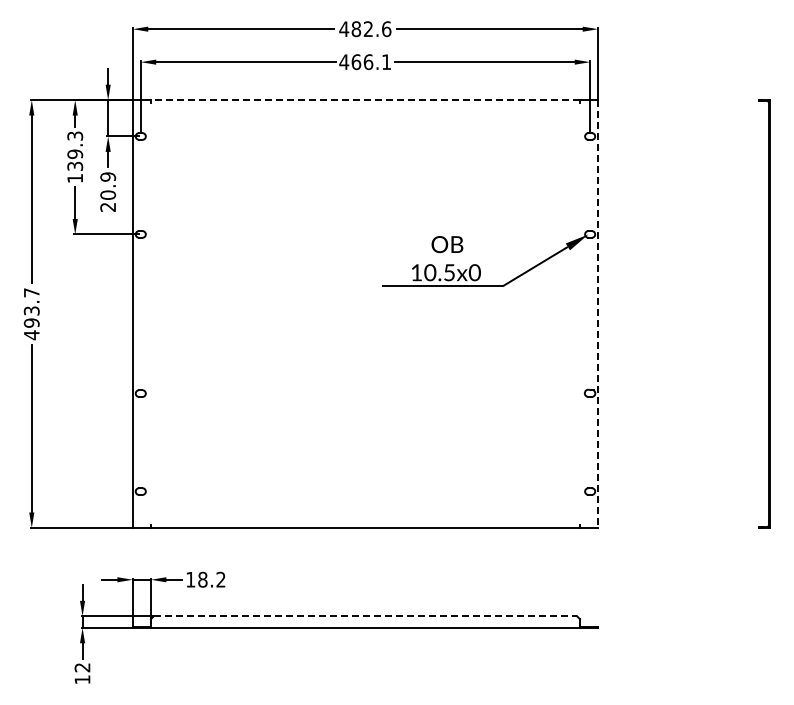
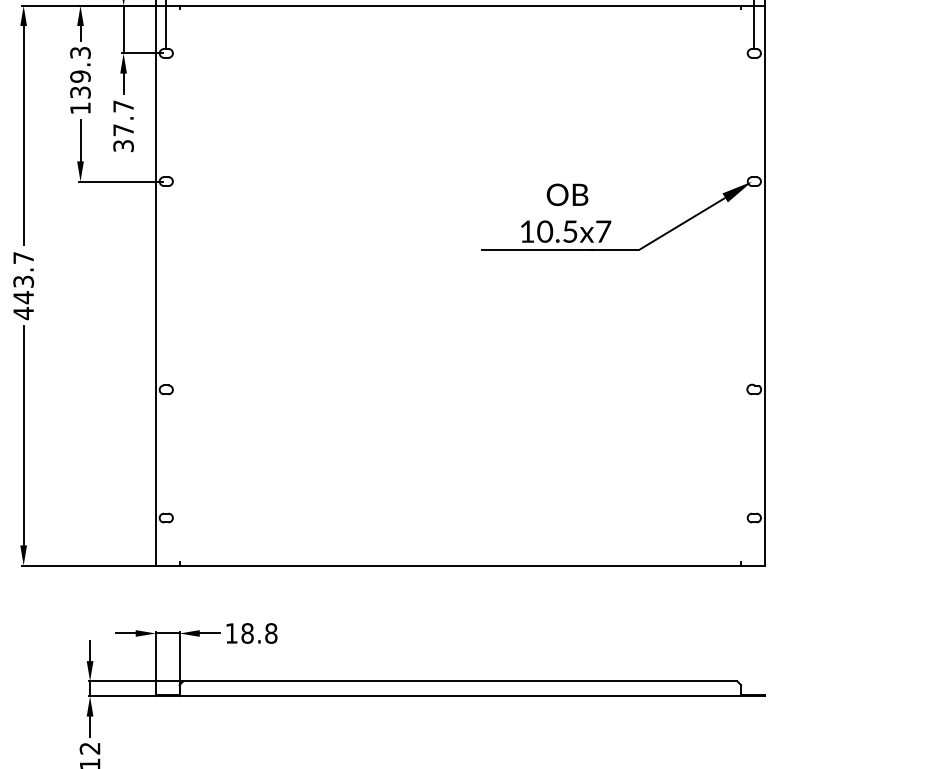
line: (365, 100) -> (460, 6), dashed -> solid
text: (108, 191) -> (124, 125), 20.9 -> 37.7
text: (474, 272) -> (602, 231), 10.5x0 -> 10.5x7
line: (598, 314) -> (765, 286), dashed -> solid
text: (31, 323) -> (23, 298), 493.7 -> 443.7
text: (220, 579) -> (270, 633), 18.2 -> 18.8
line: (365, 616) -> (460, 681), dashed -> solid

